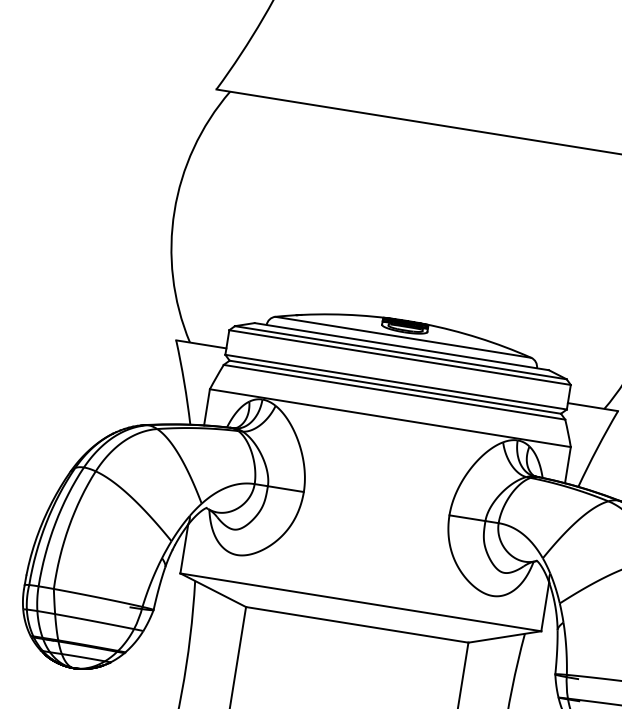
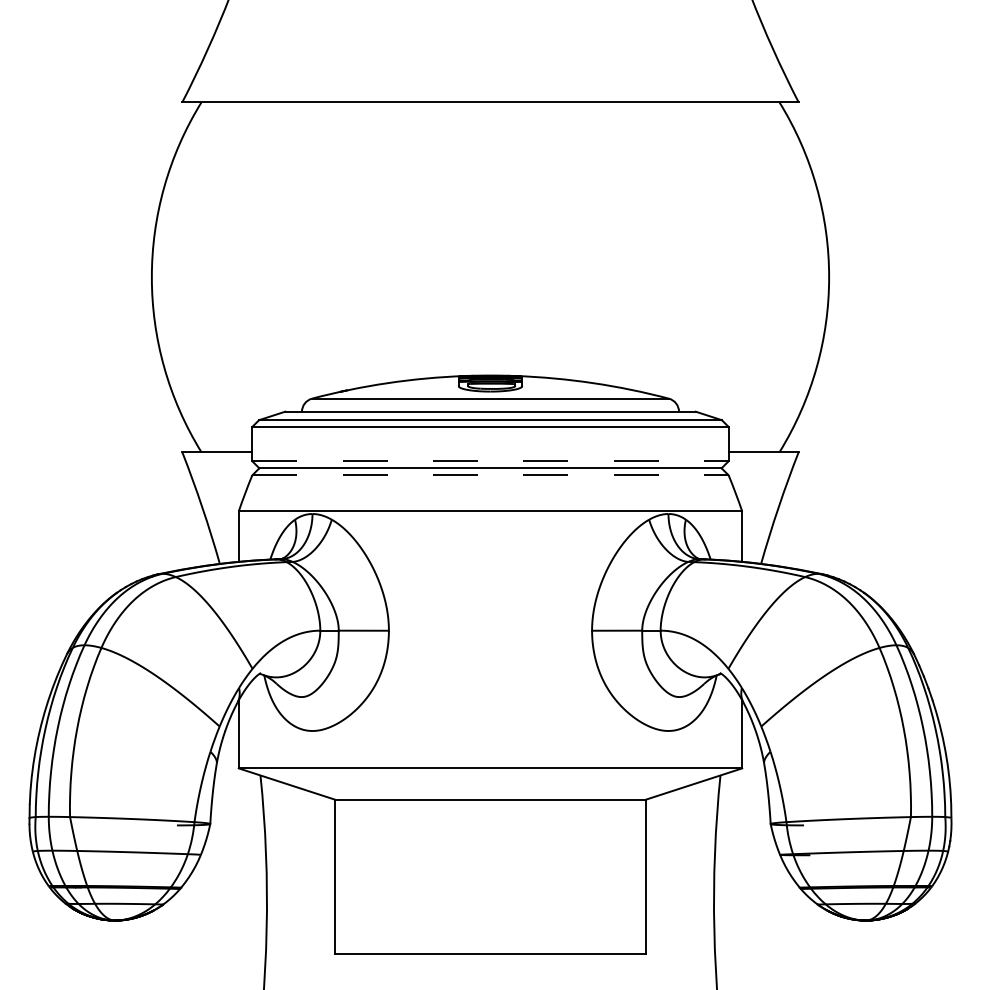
line: (396, 382) -> (490, 461), solid -> dashed
line: (394, 392) -> (490, 475), solid -> dashed

